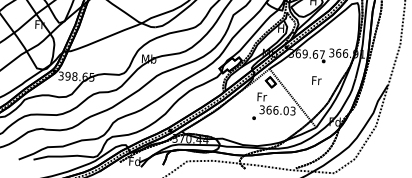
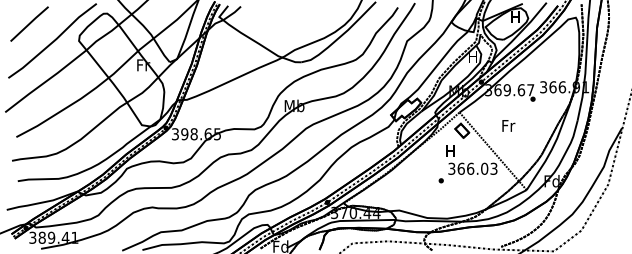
text: (316, 80) -> (508, 125), moved
text: (261, 97) -> (450, 151), Fr -> H

